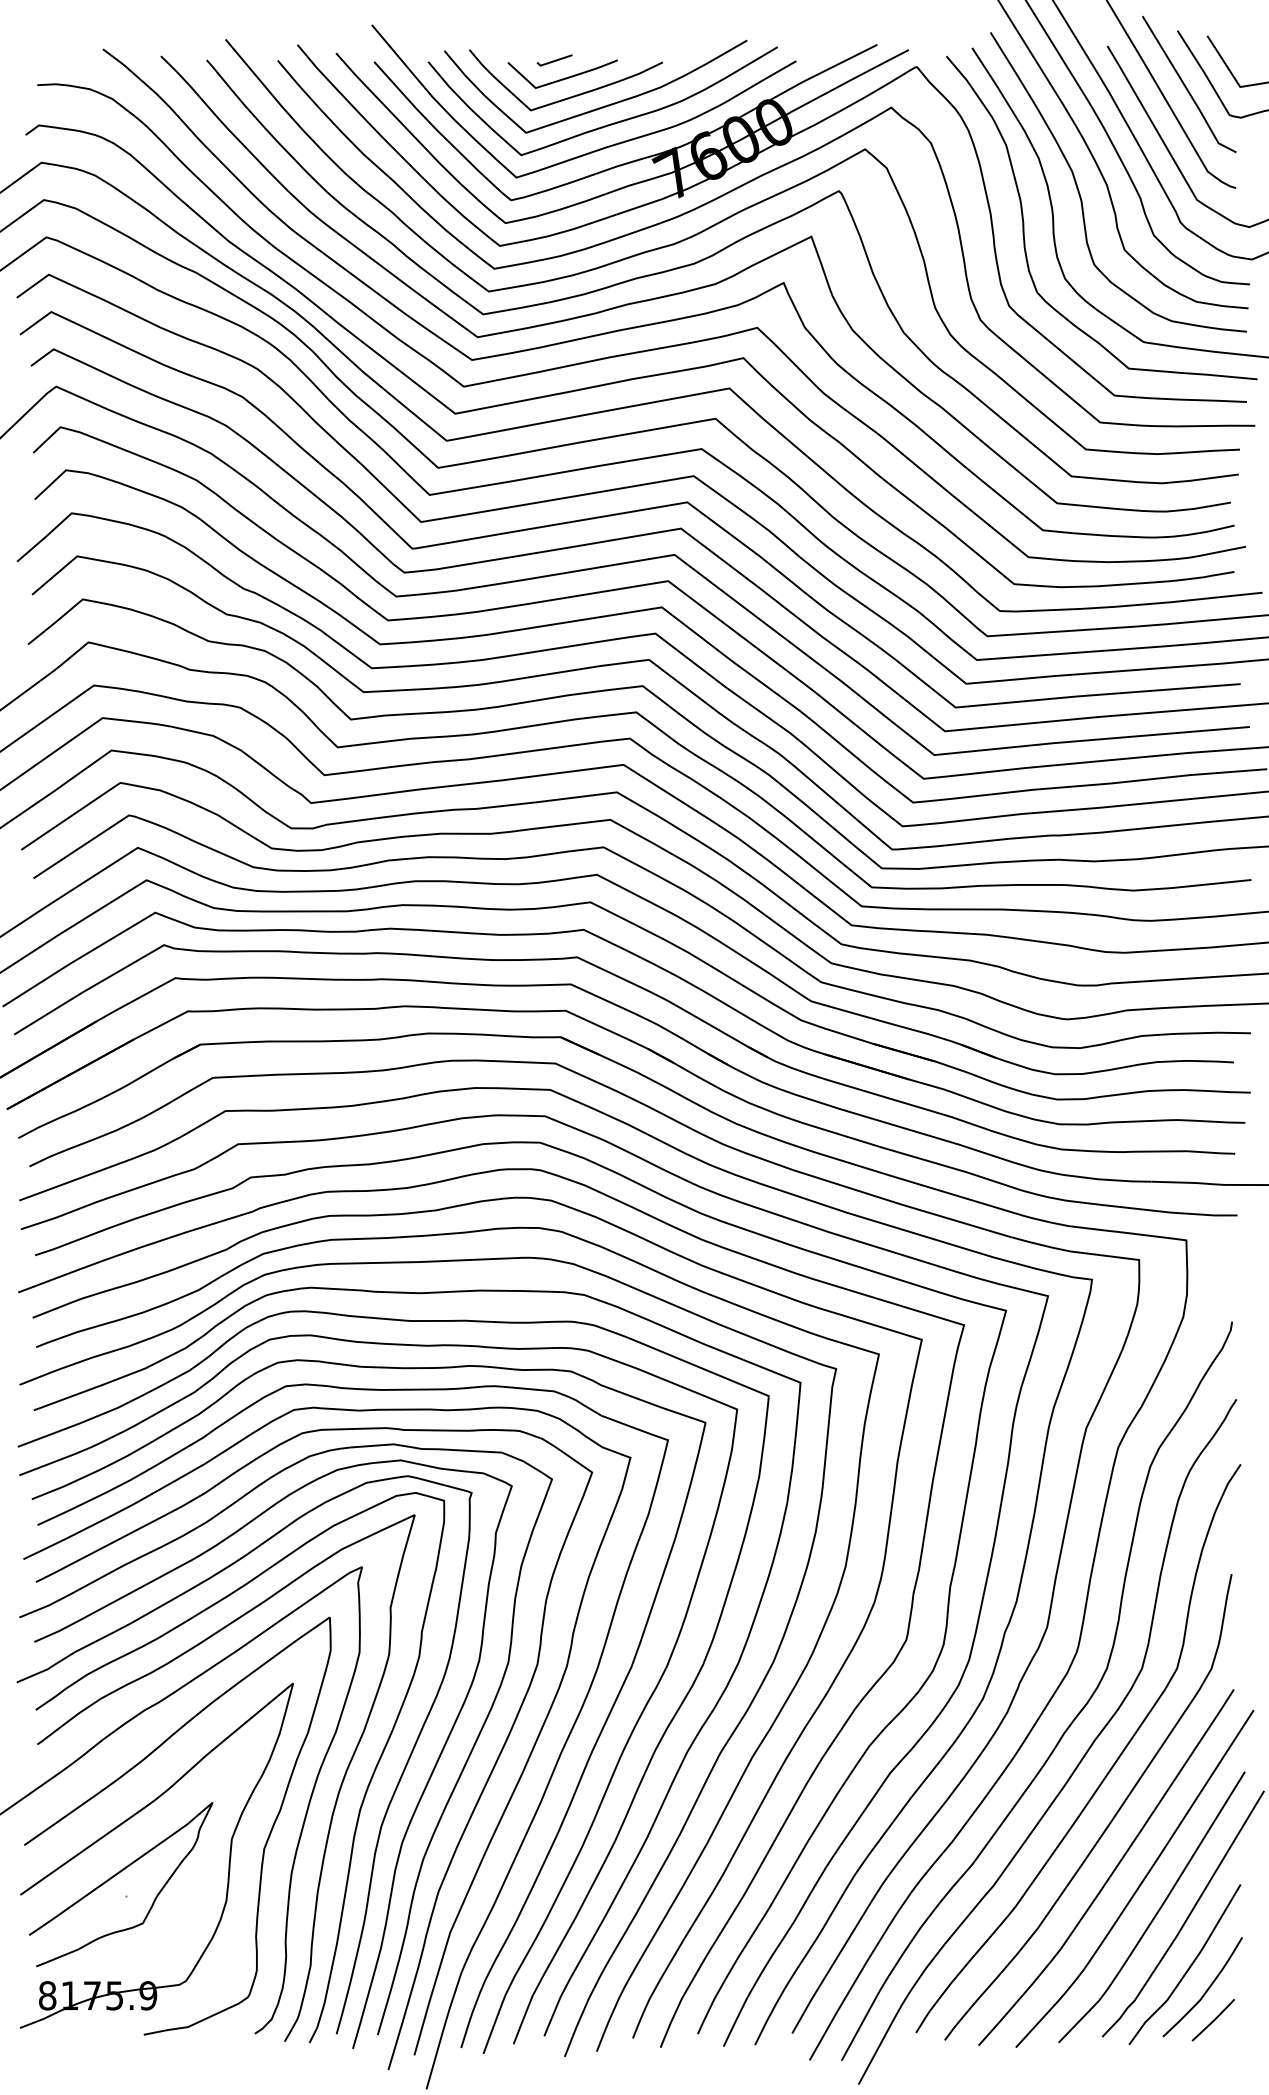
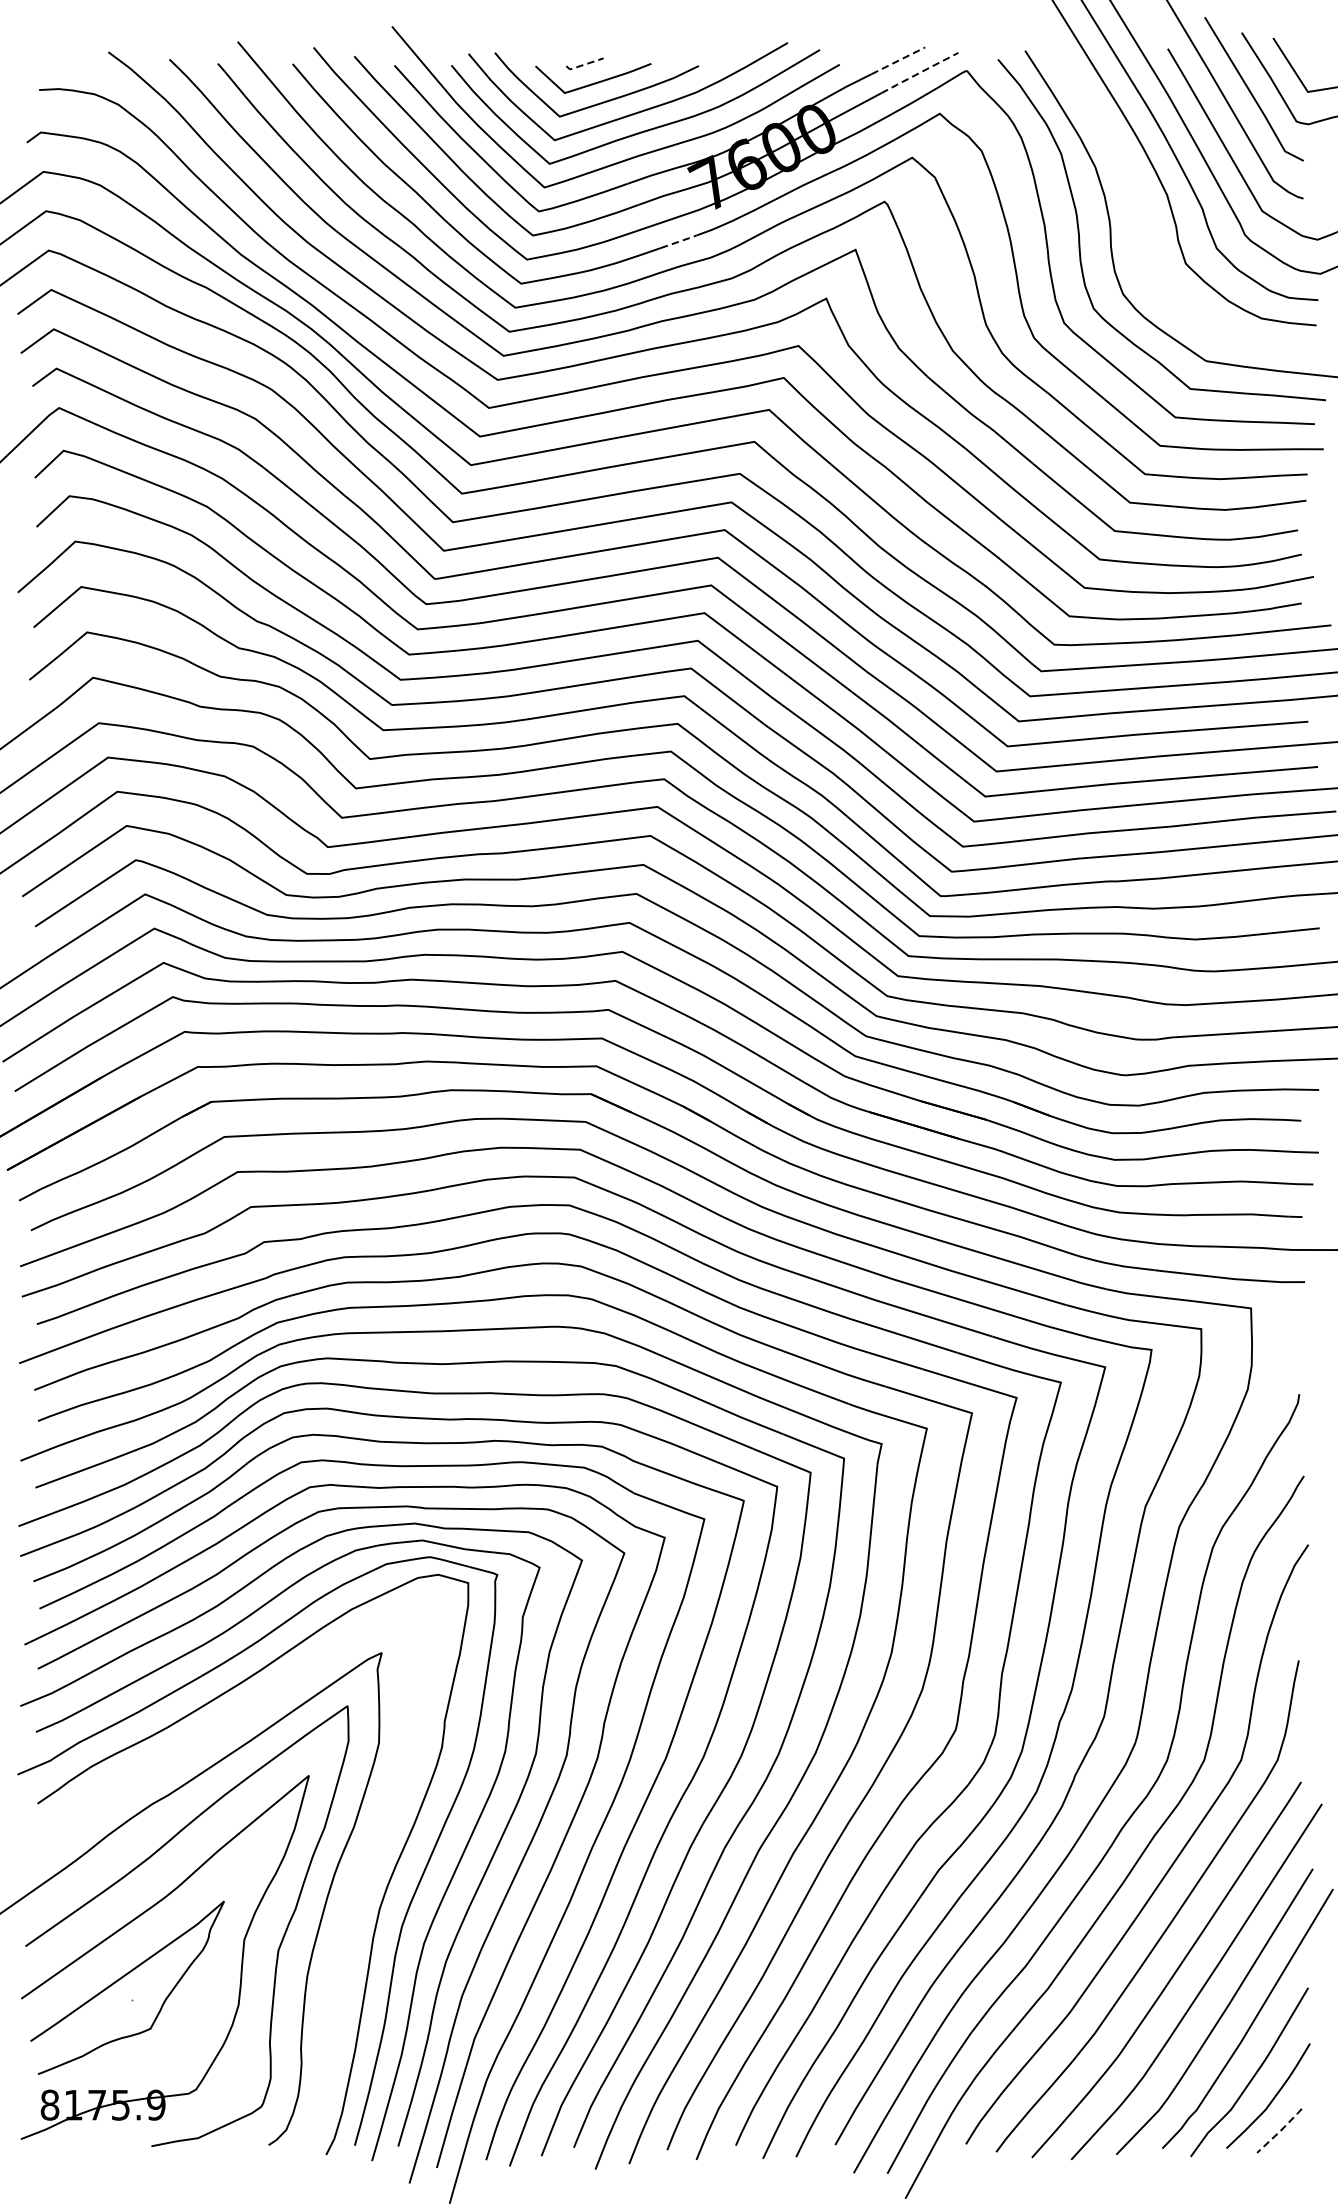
line: (852, 57) -> (898, 60), solid -> dashed
line: (552, 61) -> (582, 65), solid -> dashed
line: (872, 68) -> (920, 72), solid -> dashed
curve: (1080, 193) -> (1139, 204), removed
line: (644, 228) -> (679, 241), solid -> dashed
part: (333, 1807) -> (351, 1906), removed
line: (1214, 2020) -> (1280, 2131), solid -> dashed

